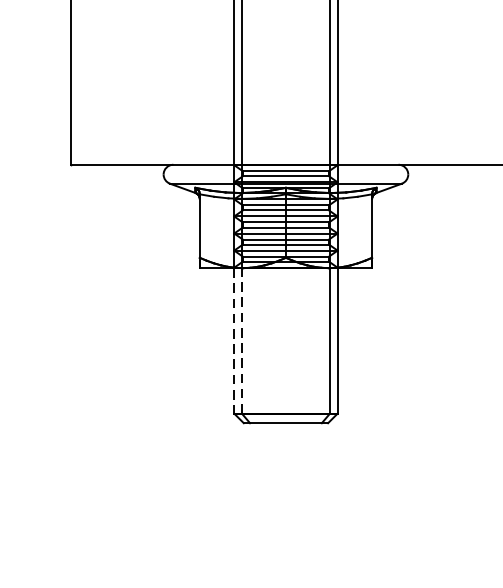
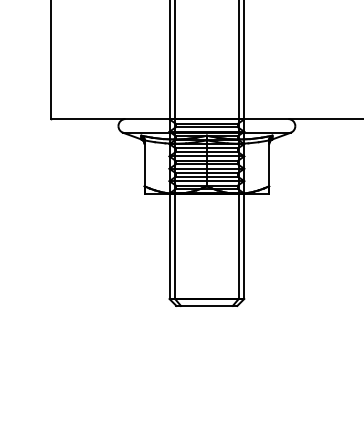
line: (234, 341) -> (169, 246), dashed -> solid
line: (242, 341) -> (175, 246), dashed -> solid

